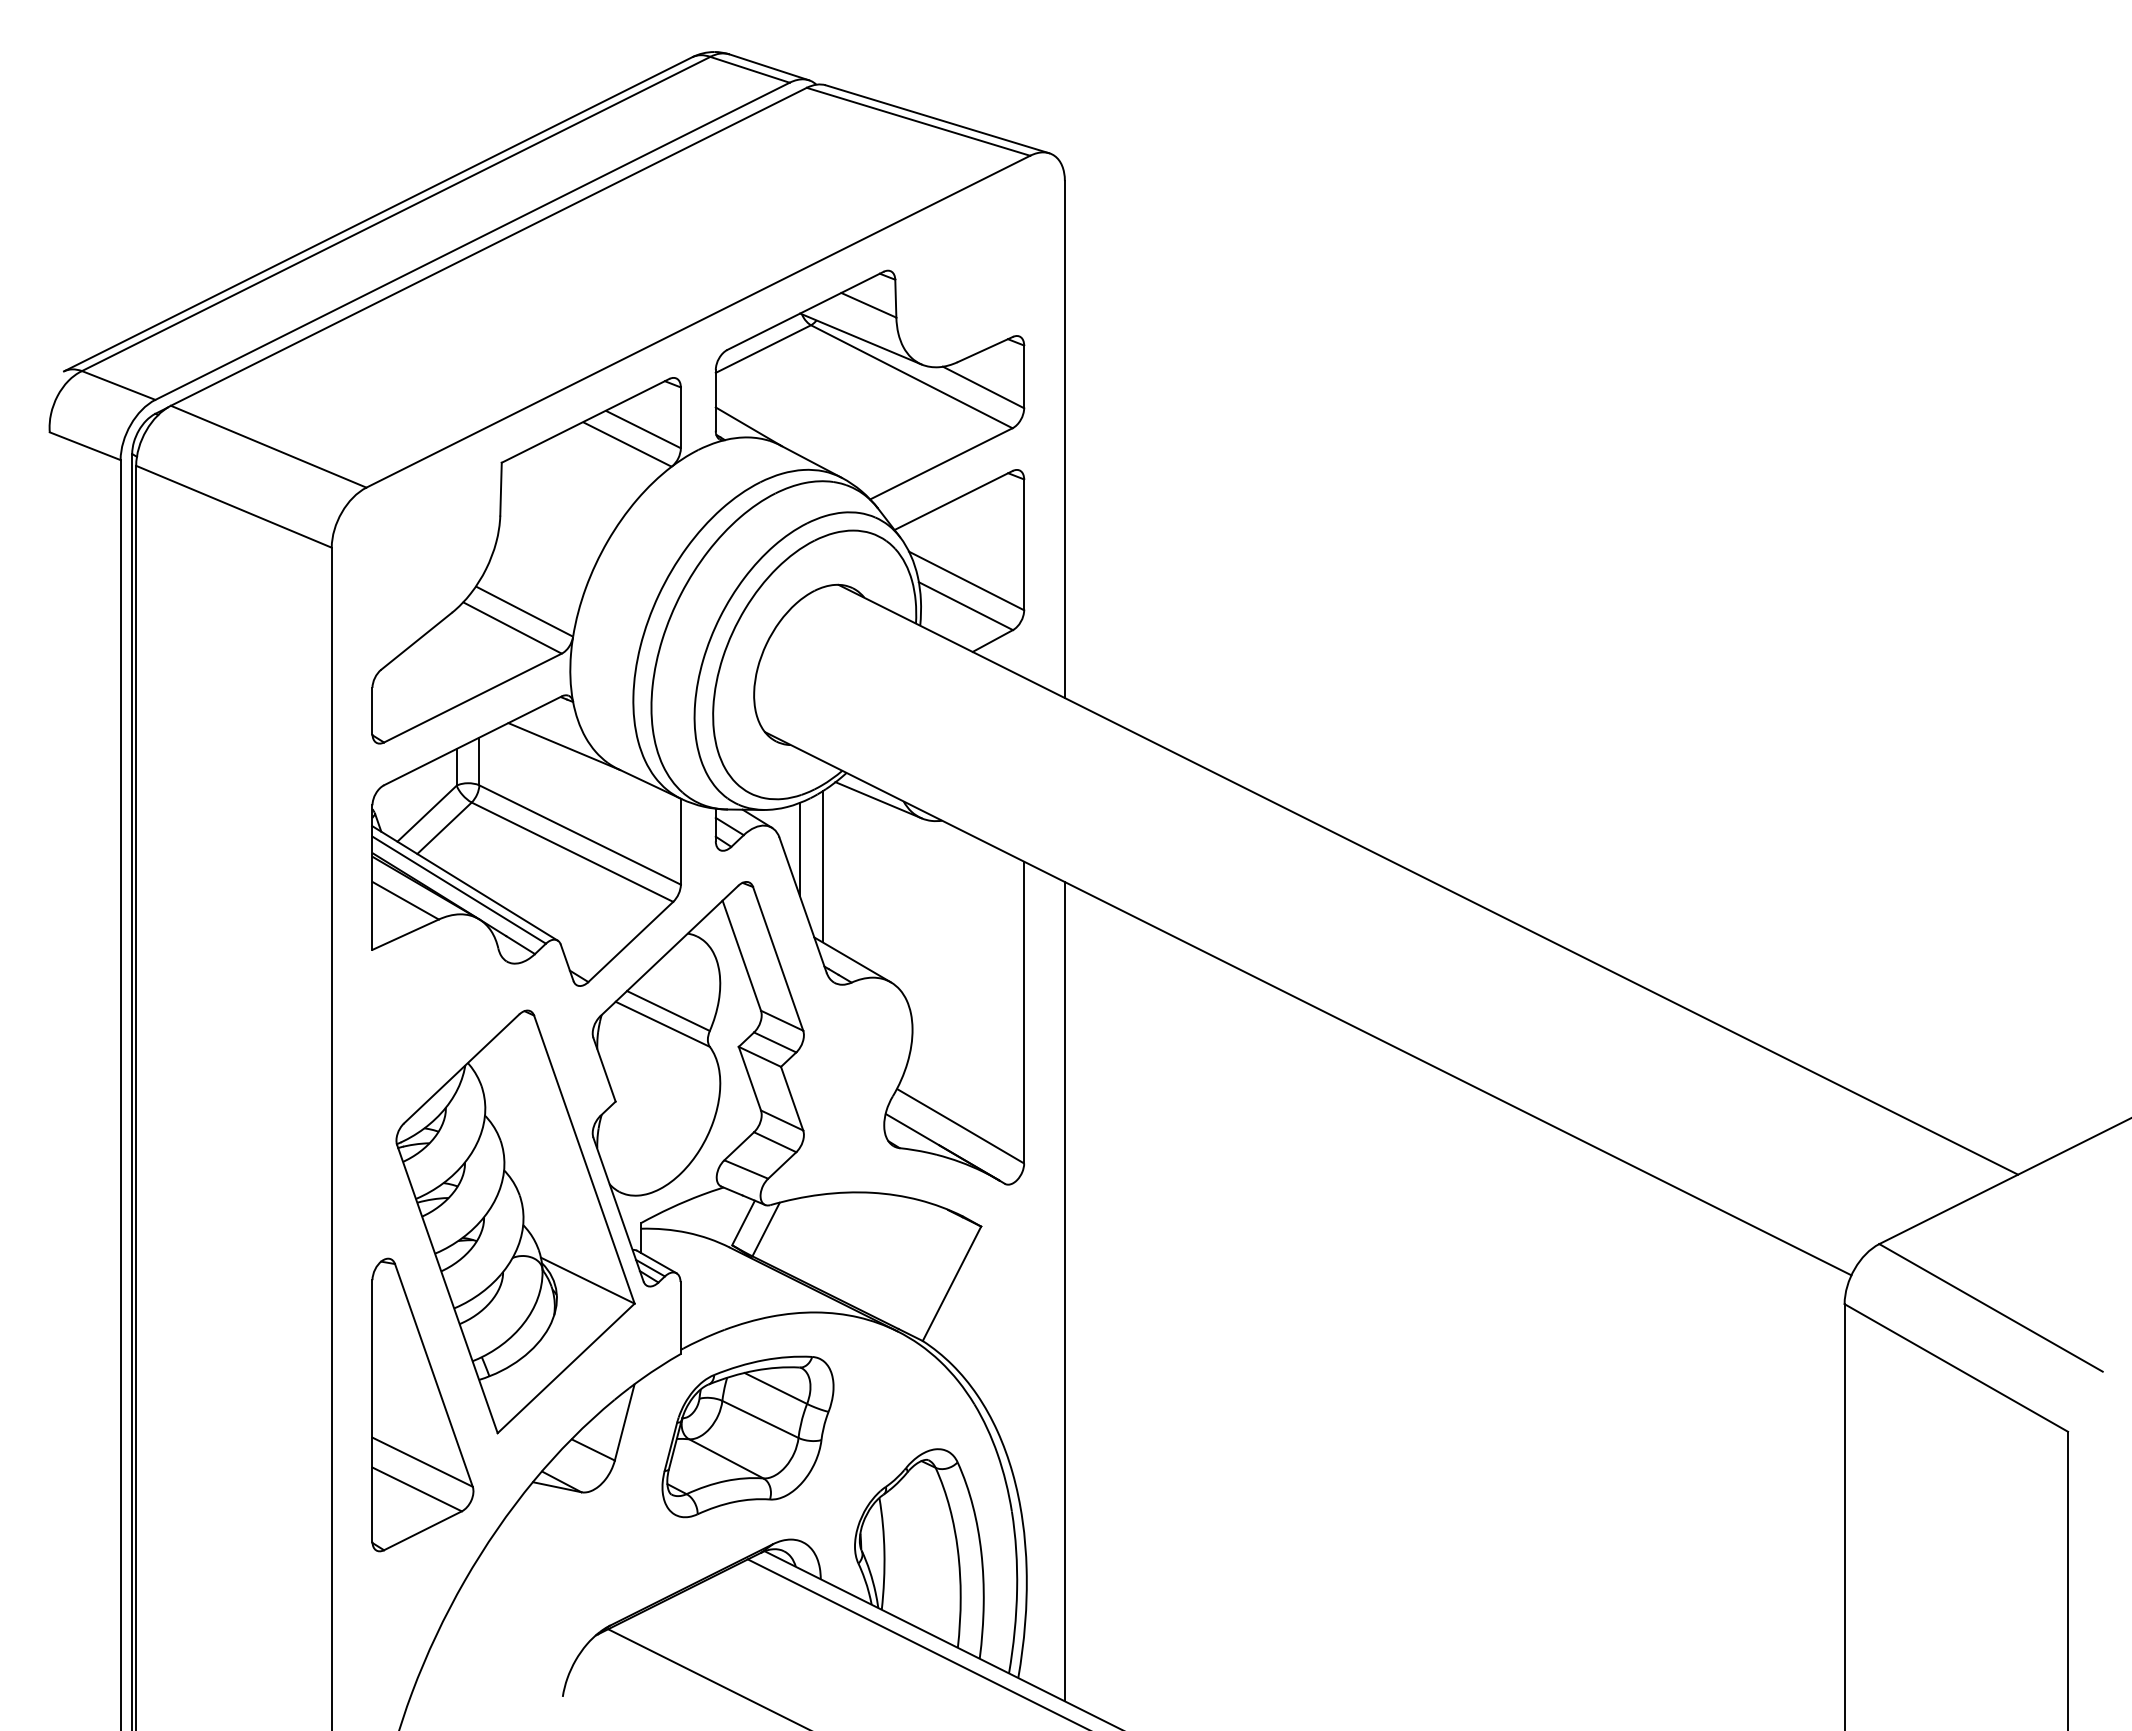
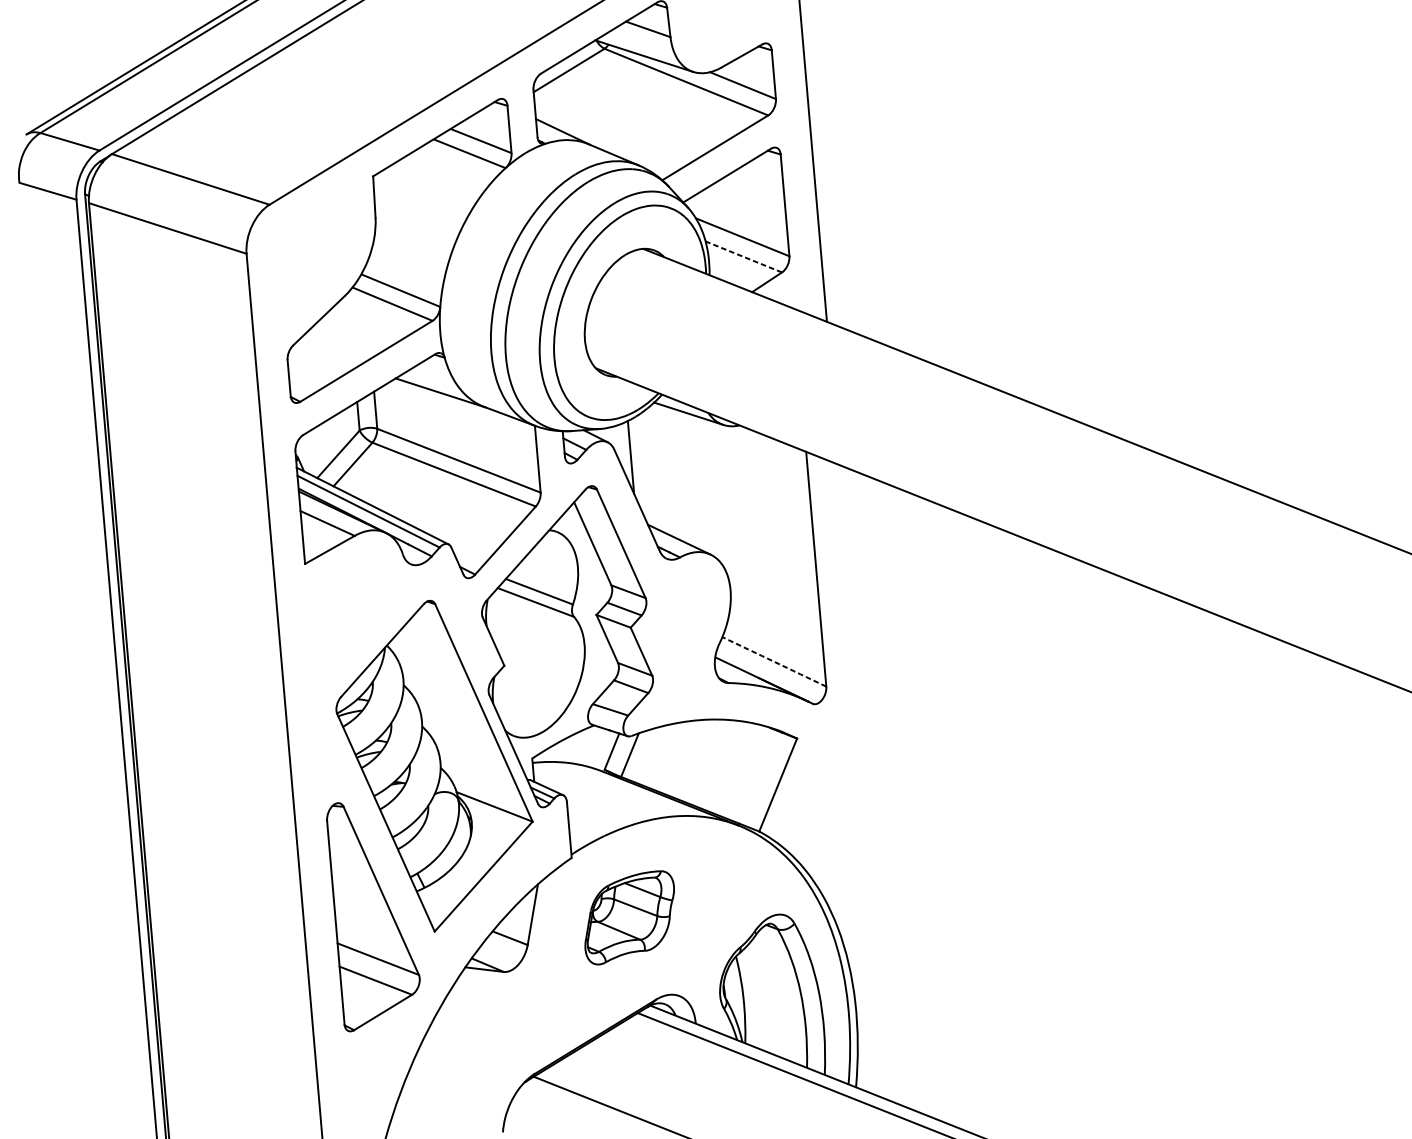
line: (965, 606) -> (743, 257), solid -> dashed
line: (822, 866) -> (649, 469), removed
arc: (960, 1126) -> (774, 662), solid -> dashed
line: (1064, 1291) -> (866, 783), removed
part: (747, 1436) -> (629, 917), size x0.7

